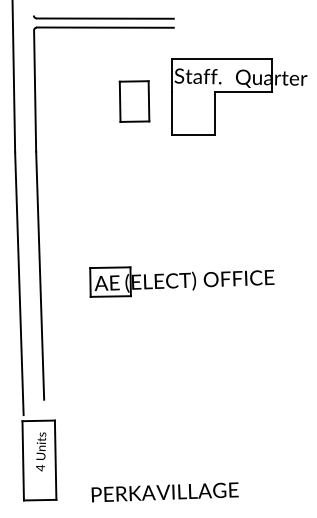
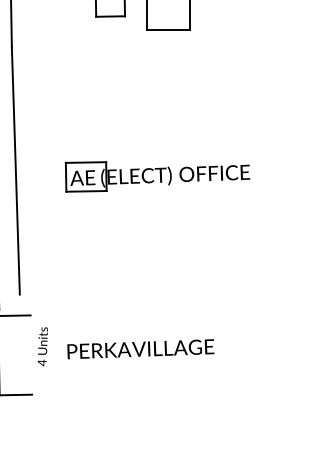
text: (41, 451) -> (43, 346), moved
line: (55, 459) -> (31, 354), removed
text: (164, 492) -> (140, 349), moved

